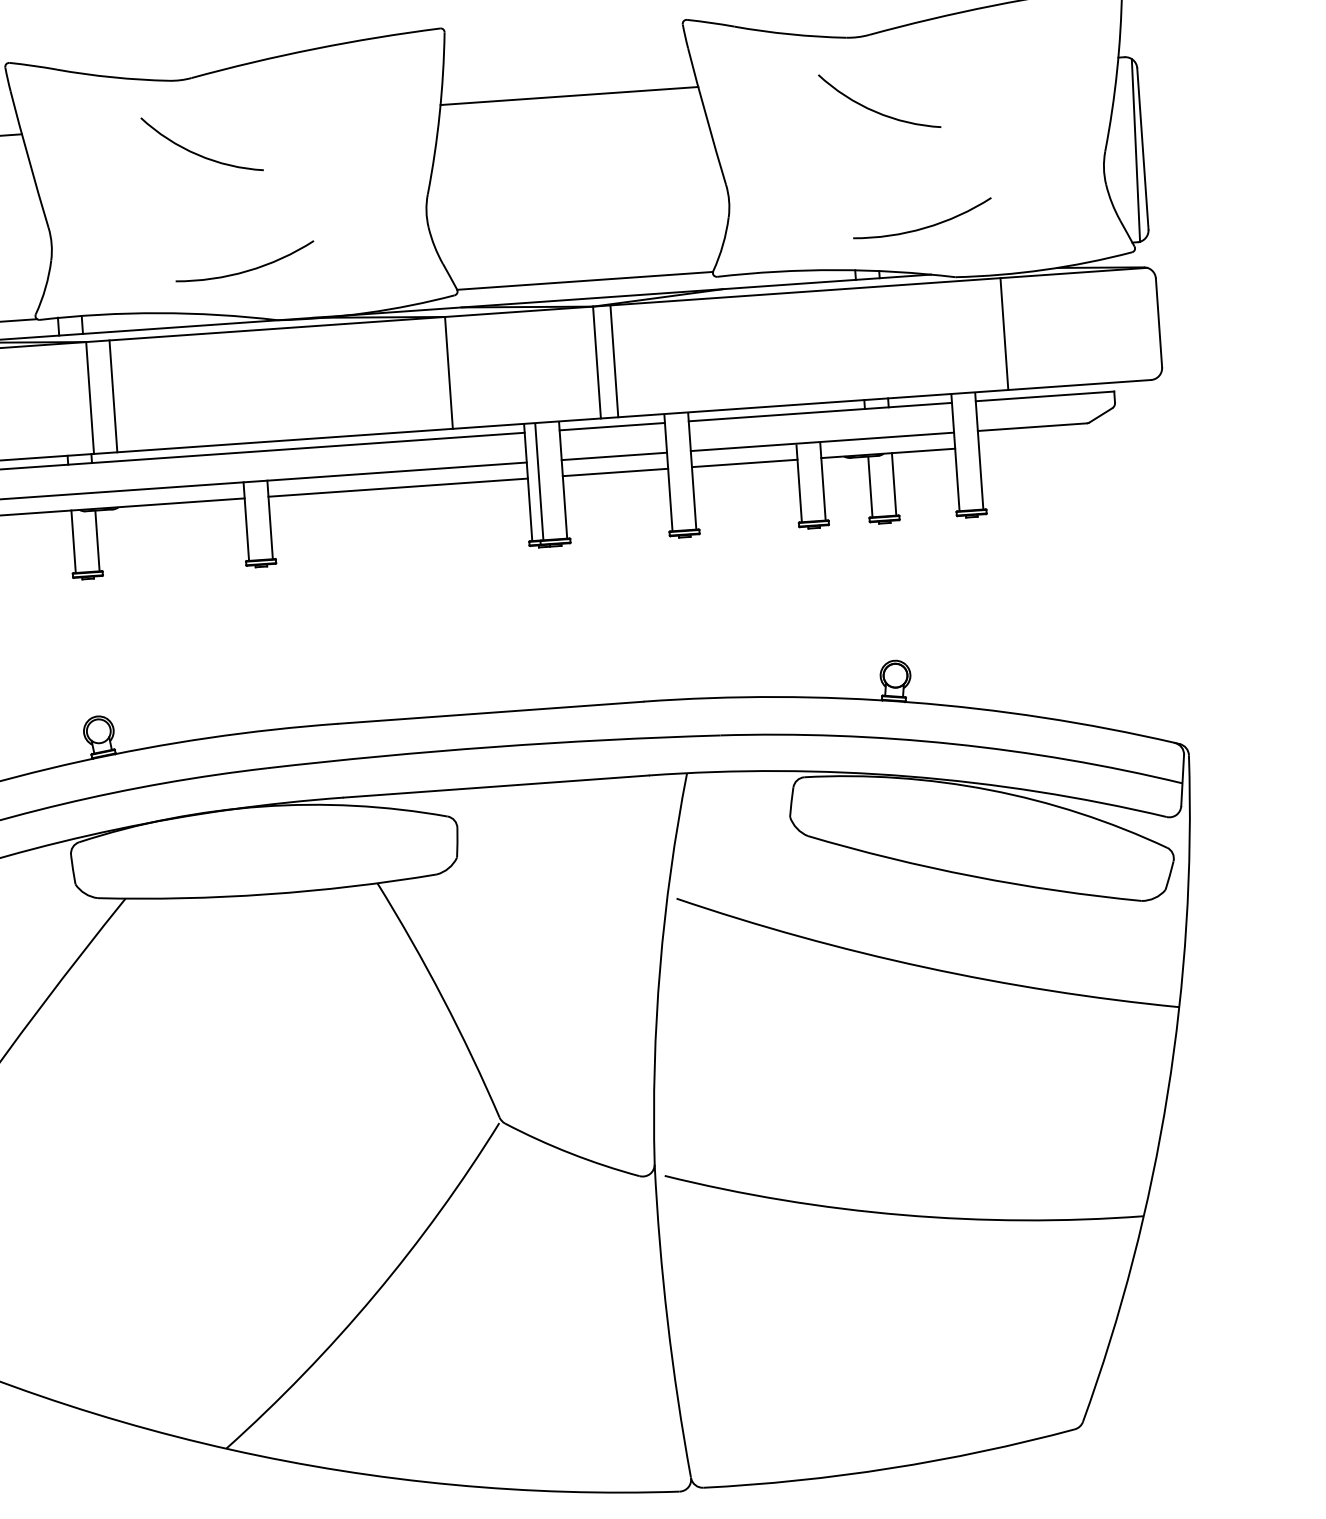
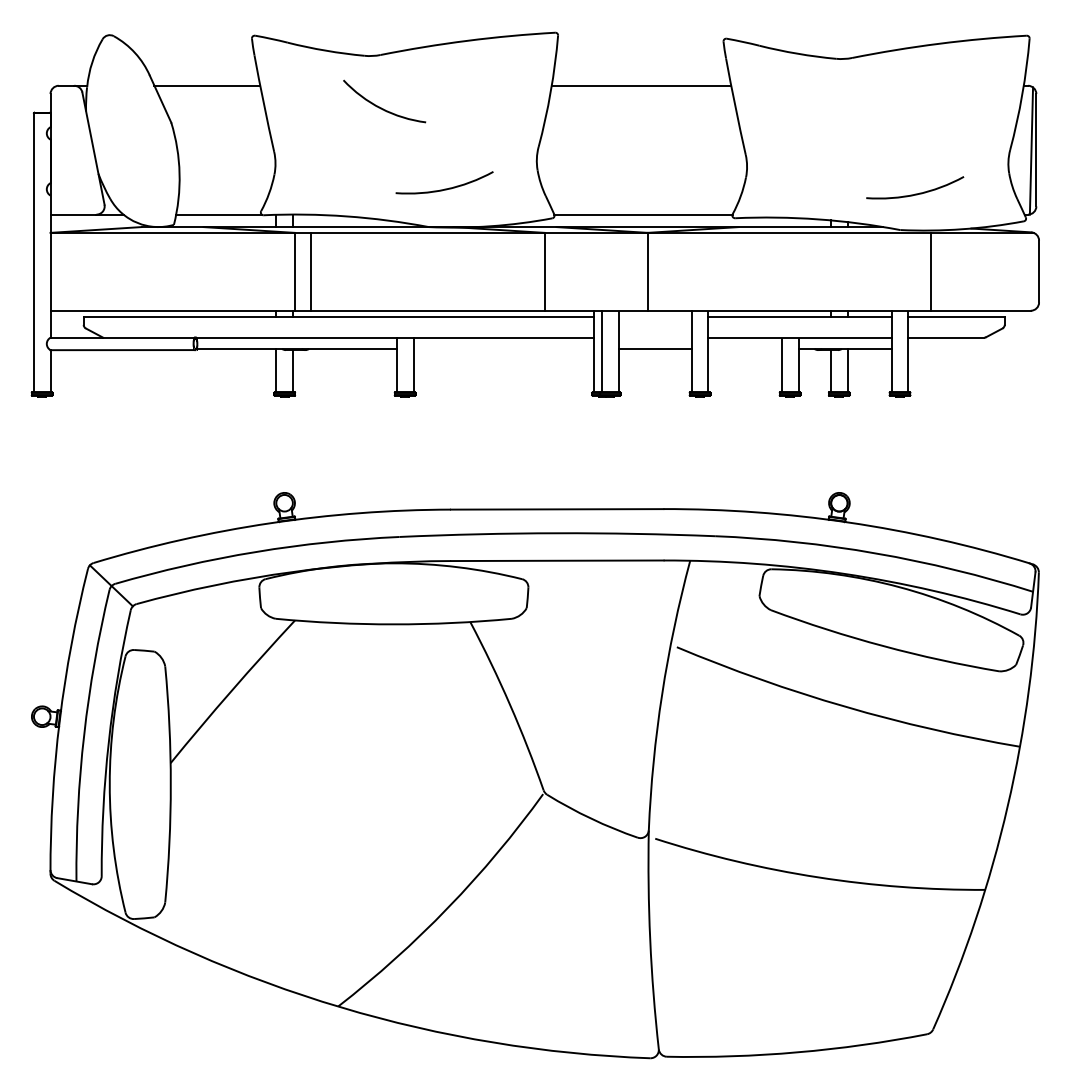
arc: (876, 110) -> (853, 110), removed
arc: (923, 226) -> (915, 193), moved
arc: (245, 269) -> (444, 188), moved
line: (613, 360) -> (659, 271), removed
line: (611, 426) -> (654, 316), removed
line: (613, 456) -> (654, 337), removed
line: (743, 462) -> (744, 348), removed
line: (397, 487) -> (503, 348), removed

